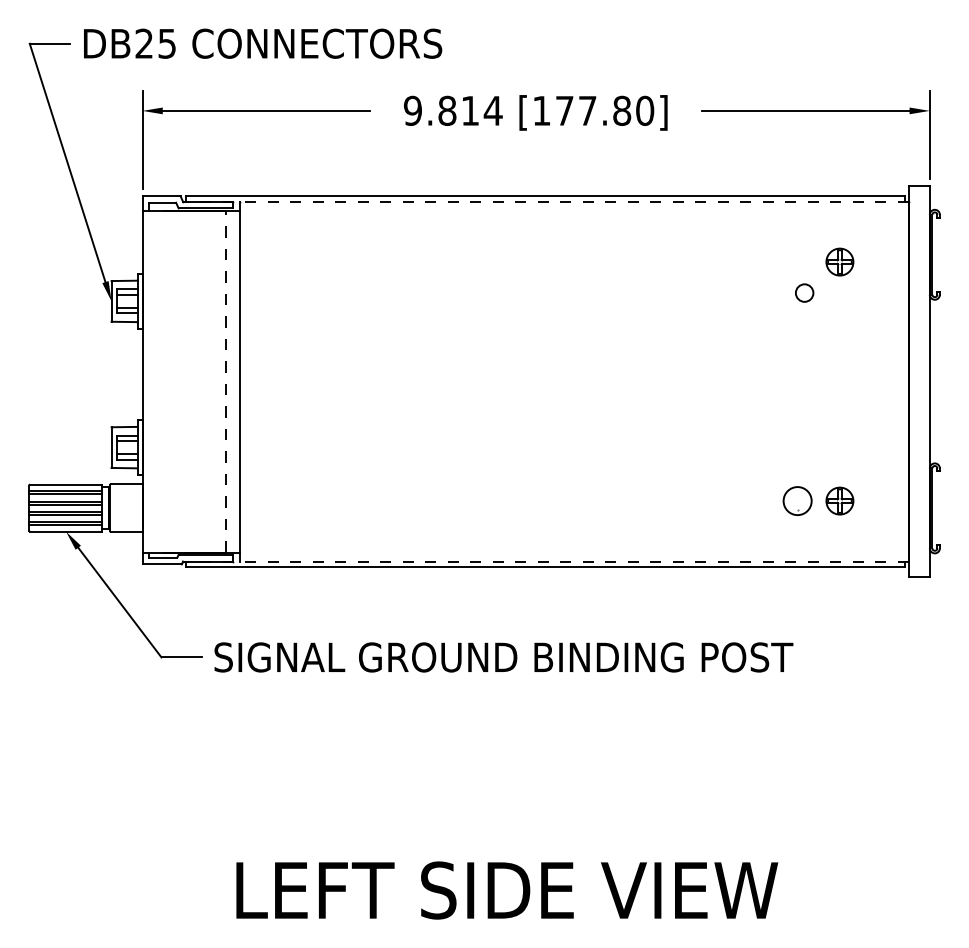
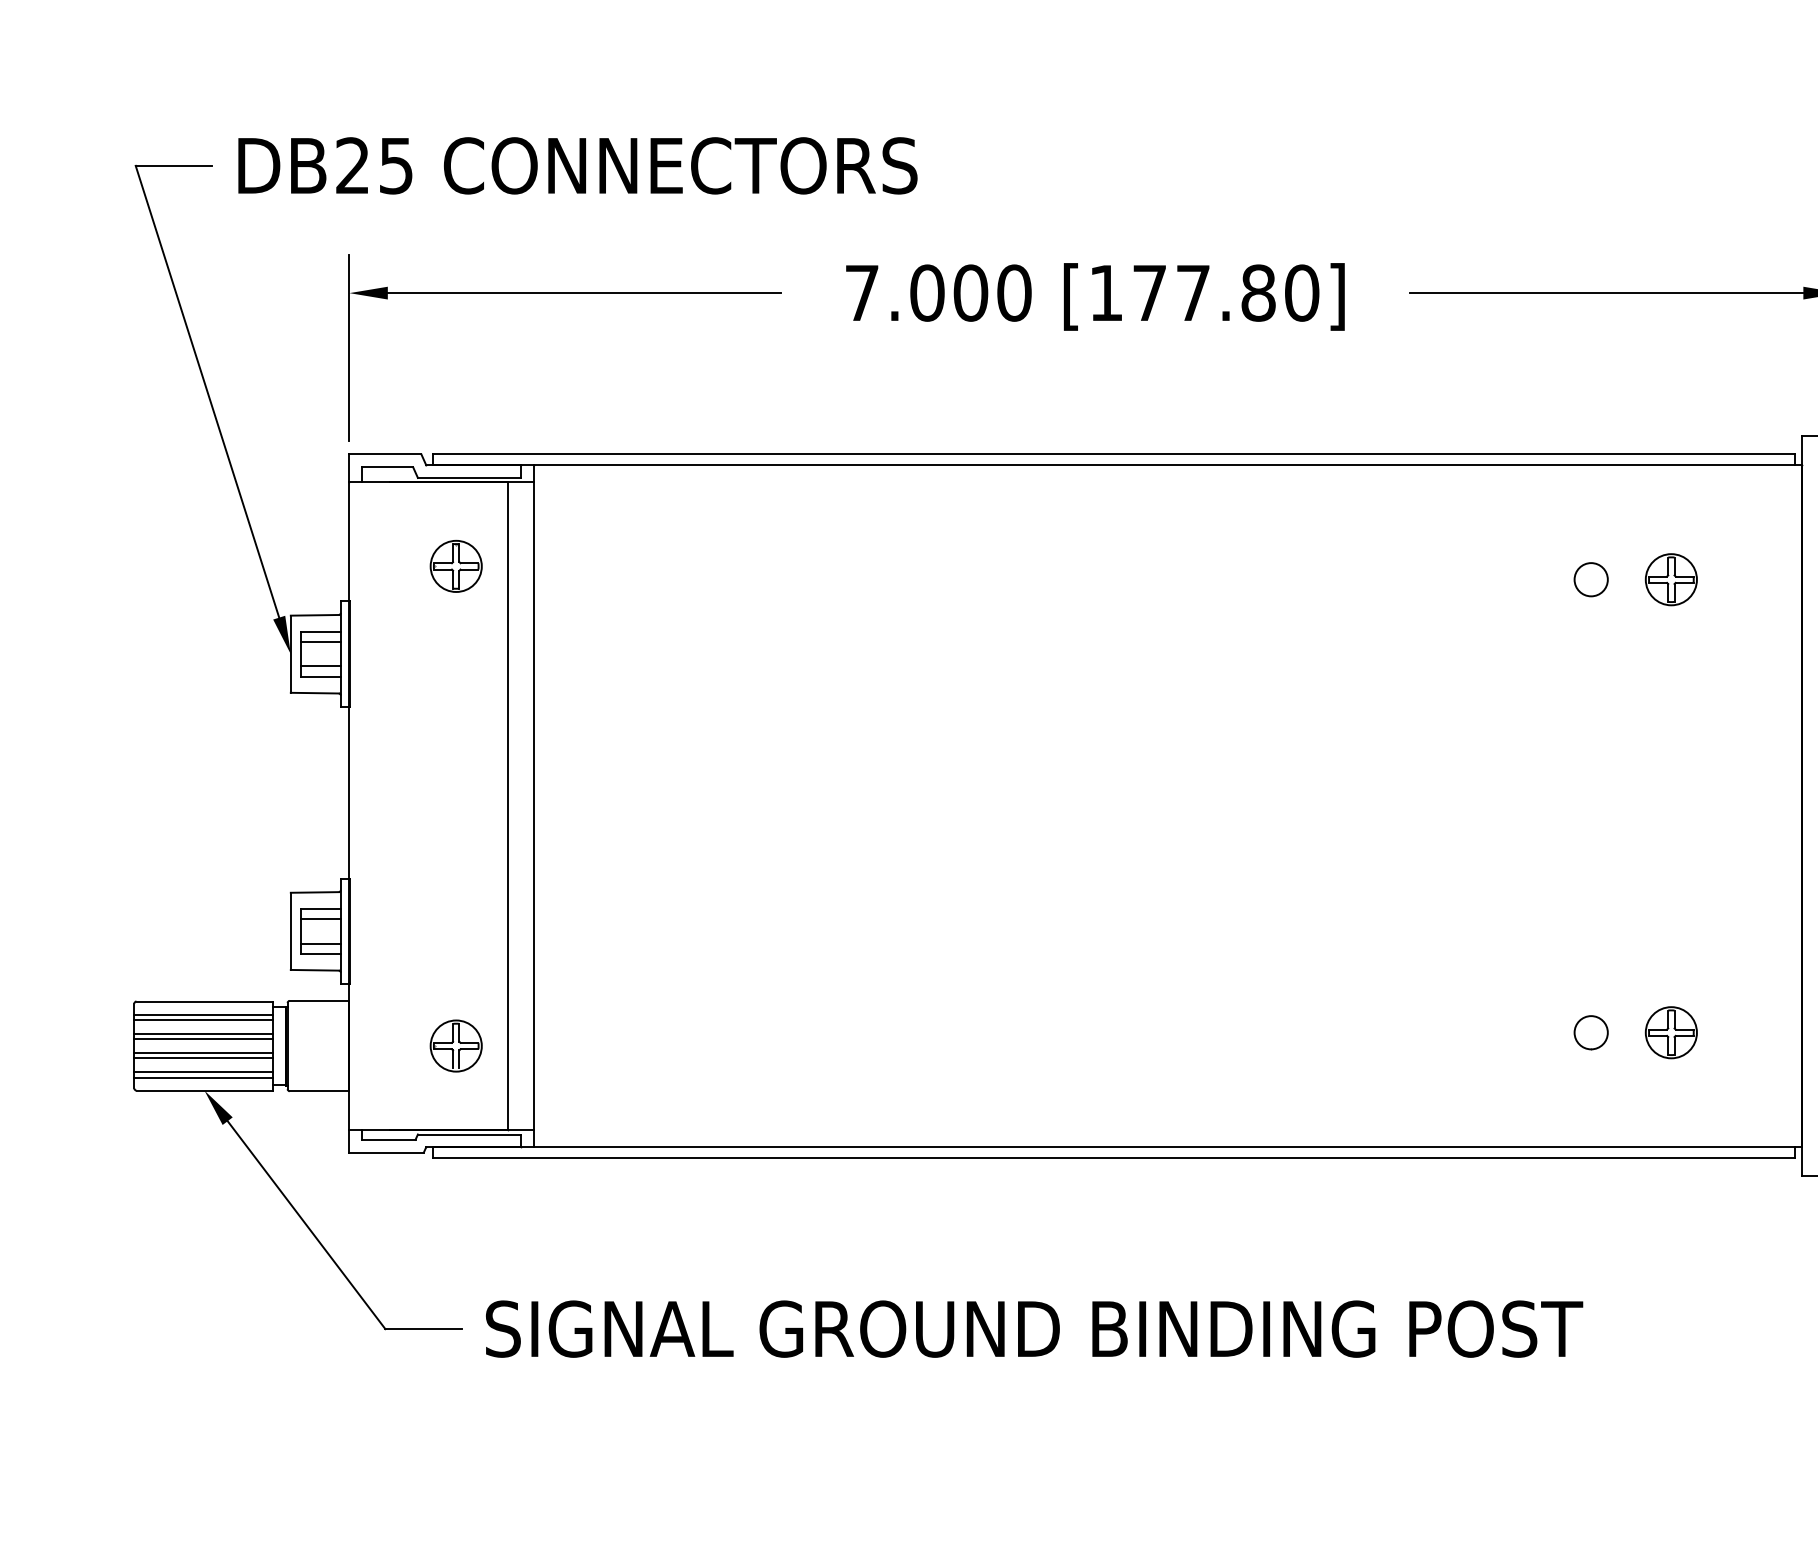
text: (453, 110) -> (938, 292), 9.814 -> 7.000
line: (547, 201) -> (1117, 464), dashed -> solid
part: (198, 254) -> (455, 565), added
circle: (804, 292) -> (1590, 578), moved
line: (226, 381) -> (508, 806), dashed -> solid
circle: (797, 500) -> (1590, 1031), size x0.62
part: (198, 507) -> (455, 1044), added
line: (547, 561) -> (1117, 1147), dashed -> solid

